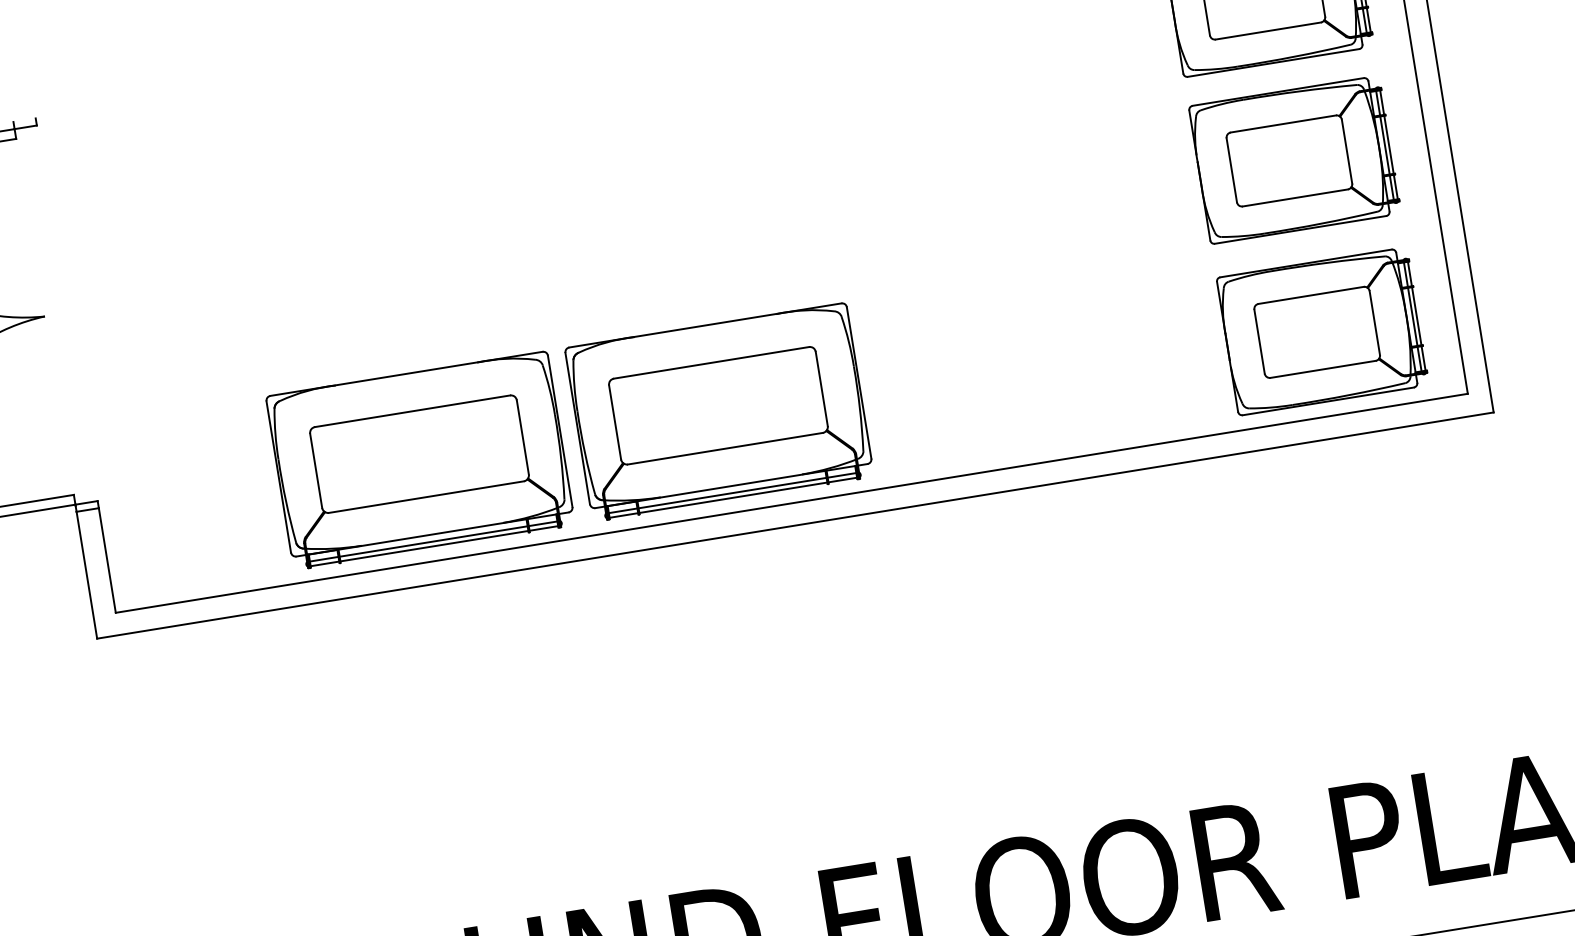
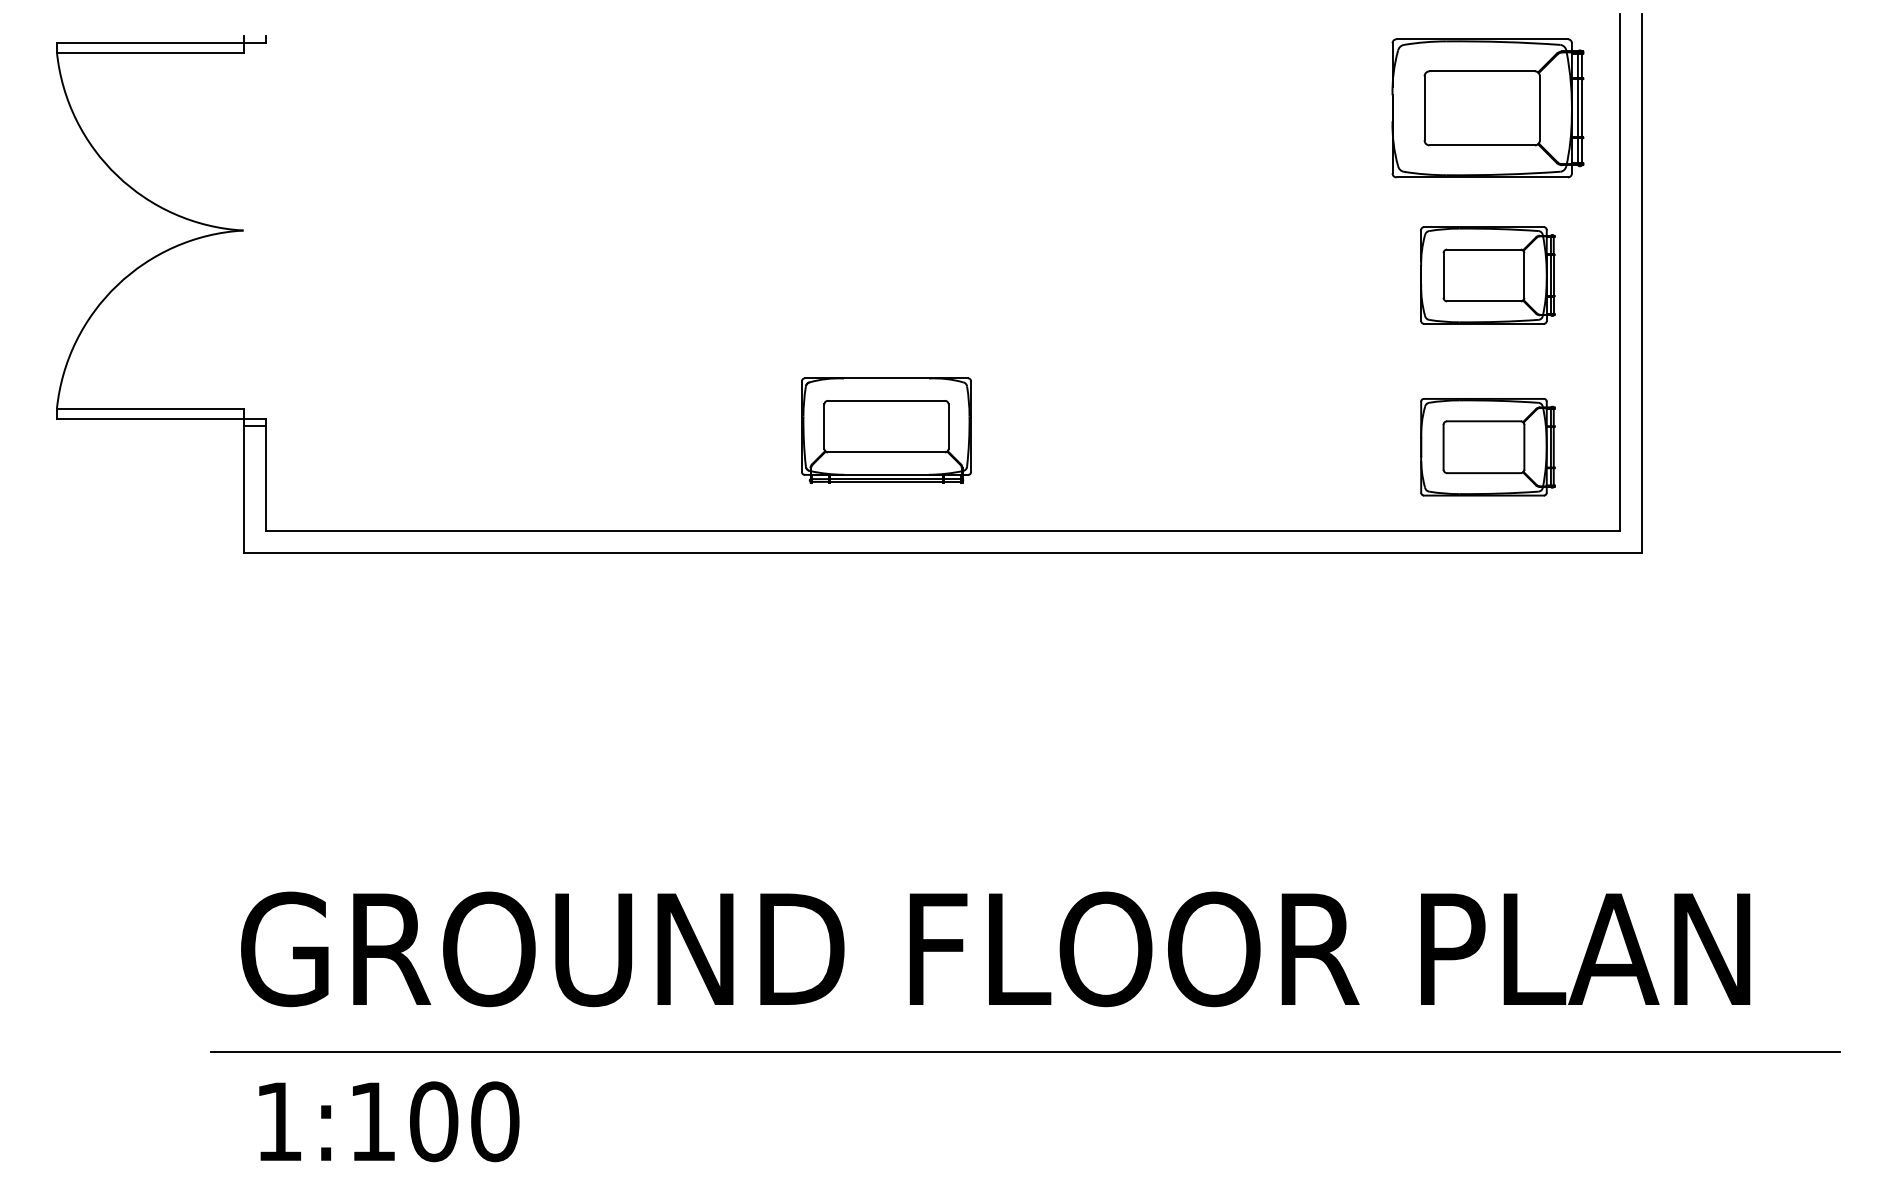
part: (1294, 160) -> (1487, 275), size x0.7
part: (1322, 331) -> (1487, 447), size x0.7
part: (719, 412) -> (886, 430), size x0.6
part: (419, 460) -> (586, 430), removed

